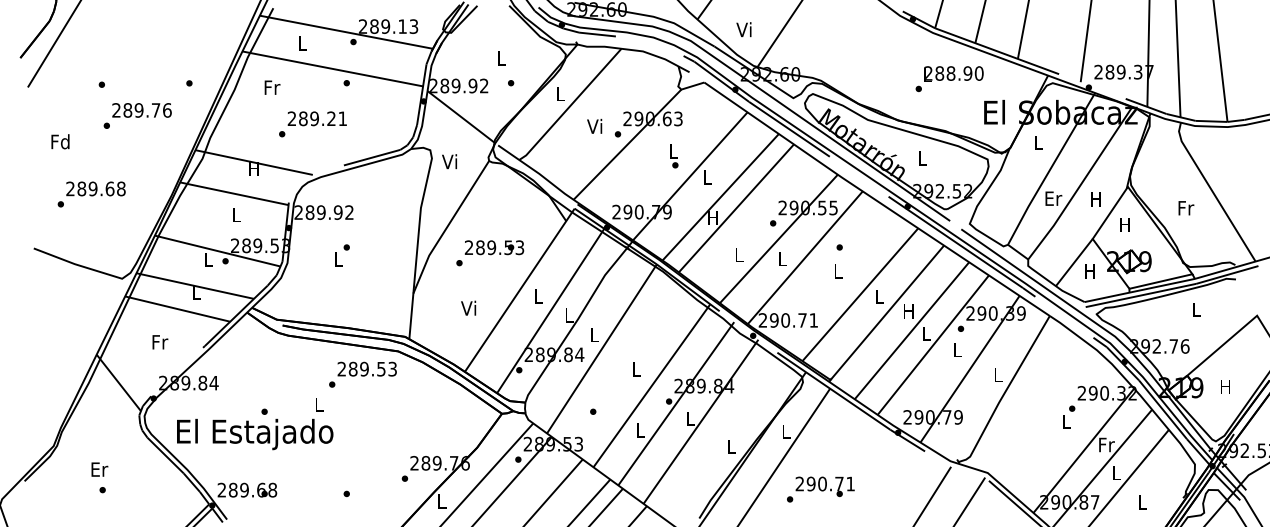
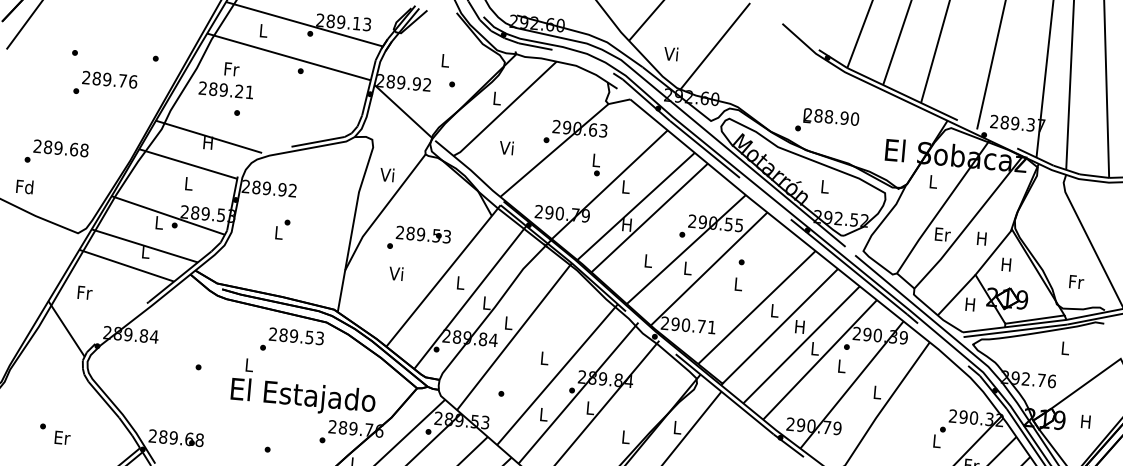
text: (949, 79) -> (827, 122), moved
text: (316, 118) -> (225, 89), moved
text: (594, 125) -> (506, 147), moved
text: (60, 141) -> (24, 186), moved
text: (449, 161) -> (387, 174), moved
text: (1186, 208) -> (1076, 282), moved
text: (468, 307) -> (396, 272), moved
text: (160, 342) -> (85, 293), moved
text: (255, 434) -> (303, 397), moved
text: (99, 469) -> (62, 437), moved

